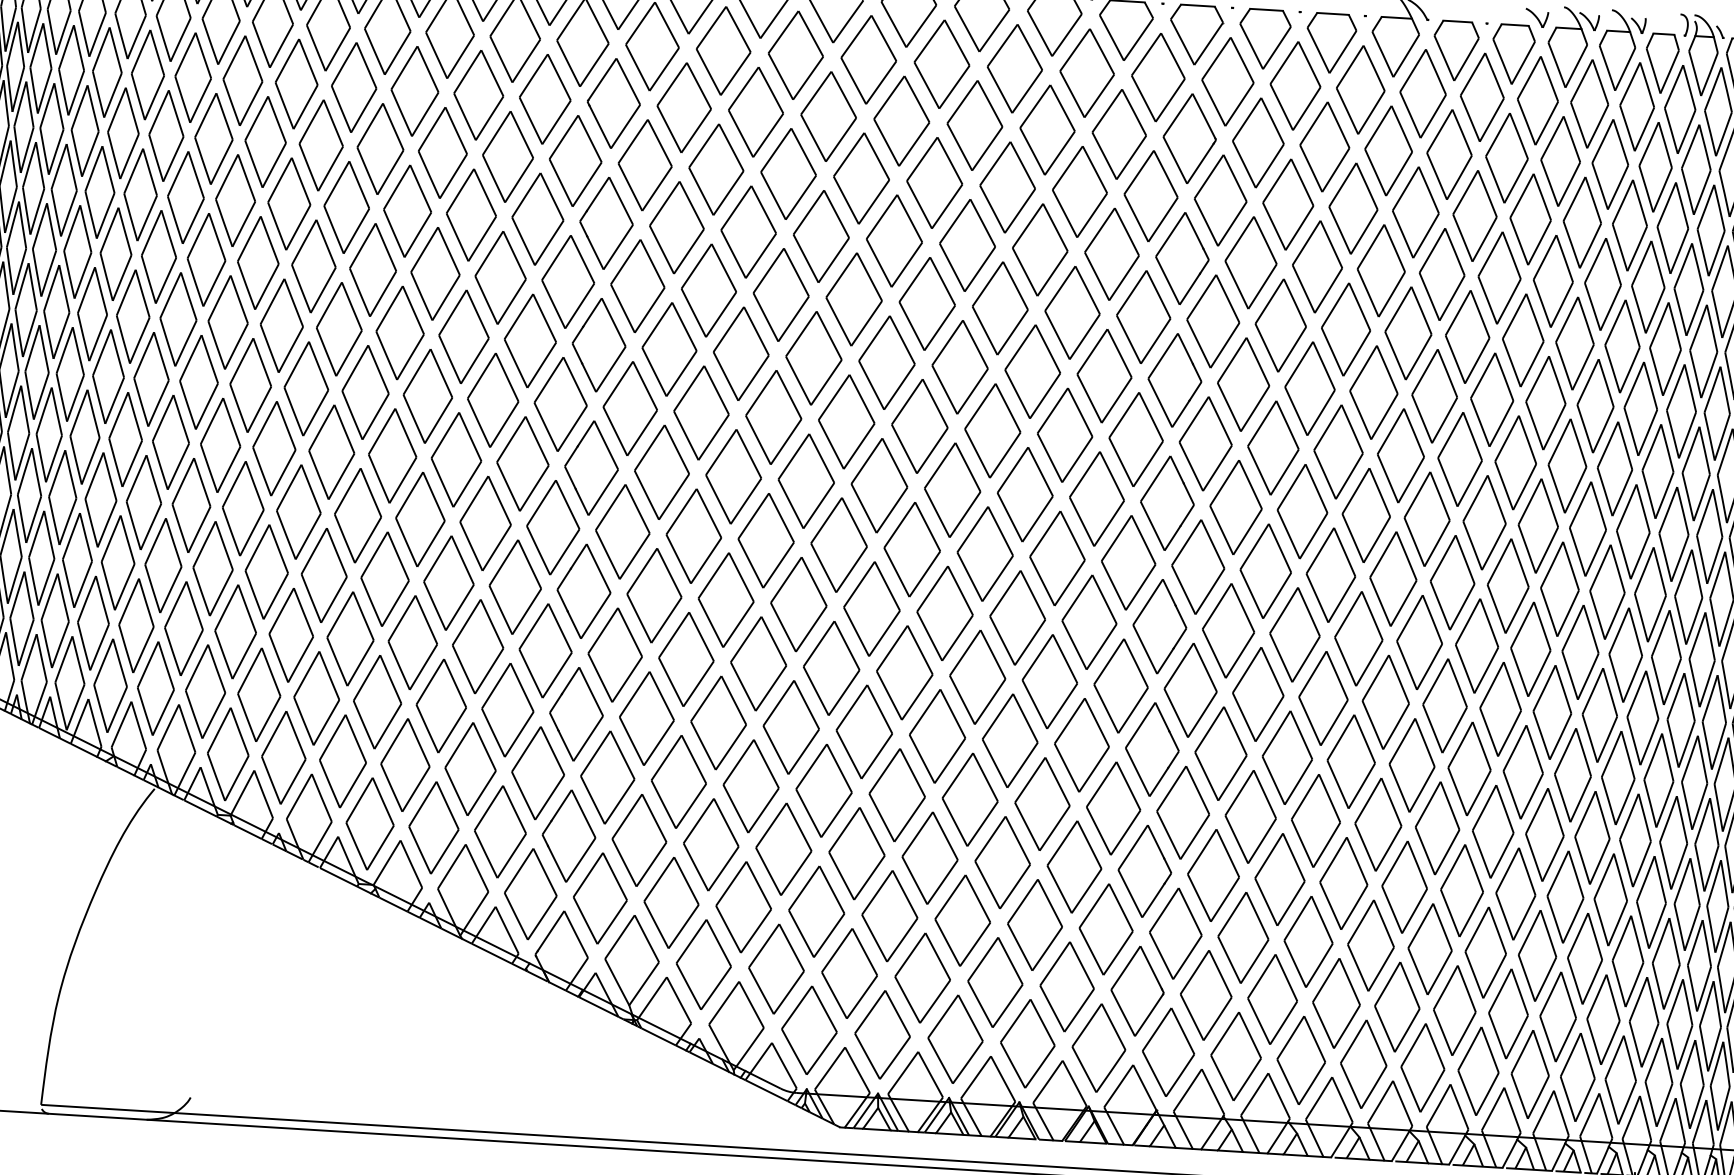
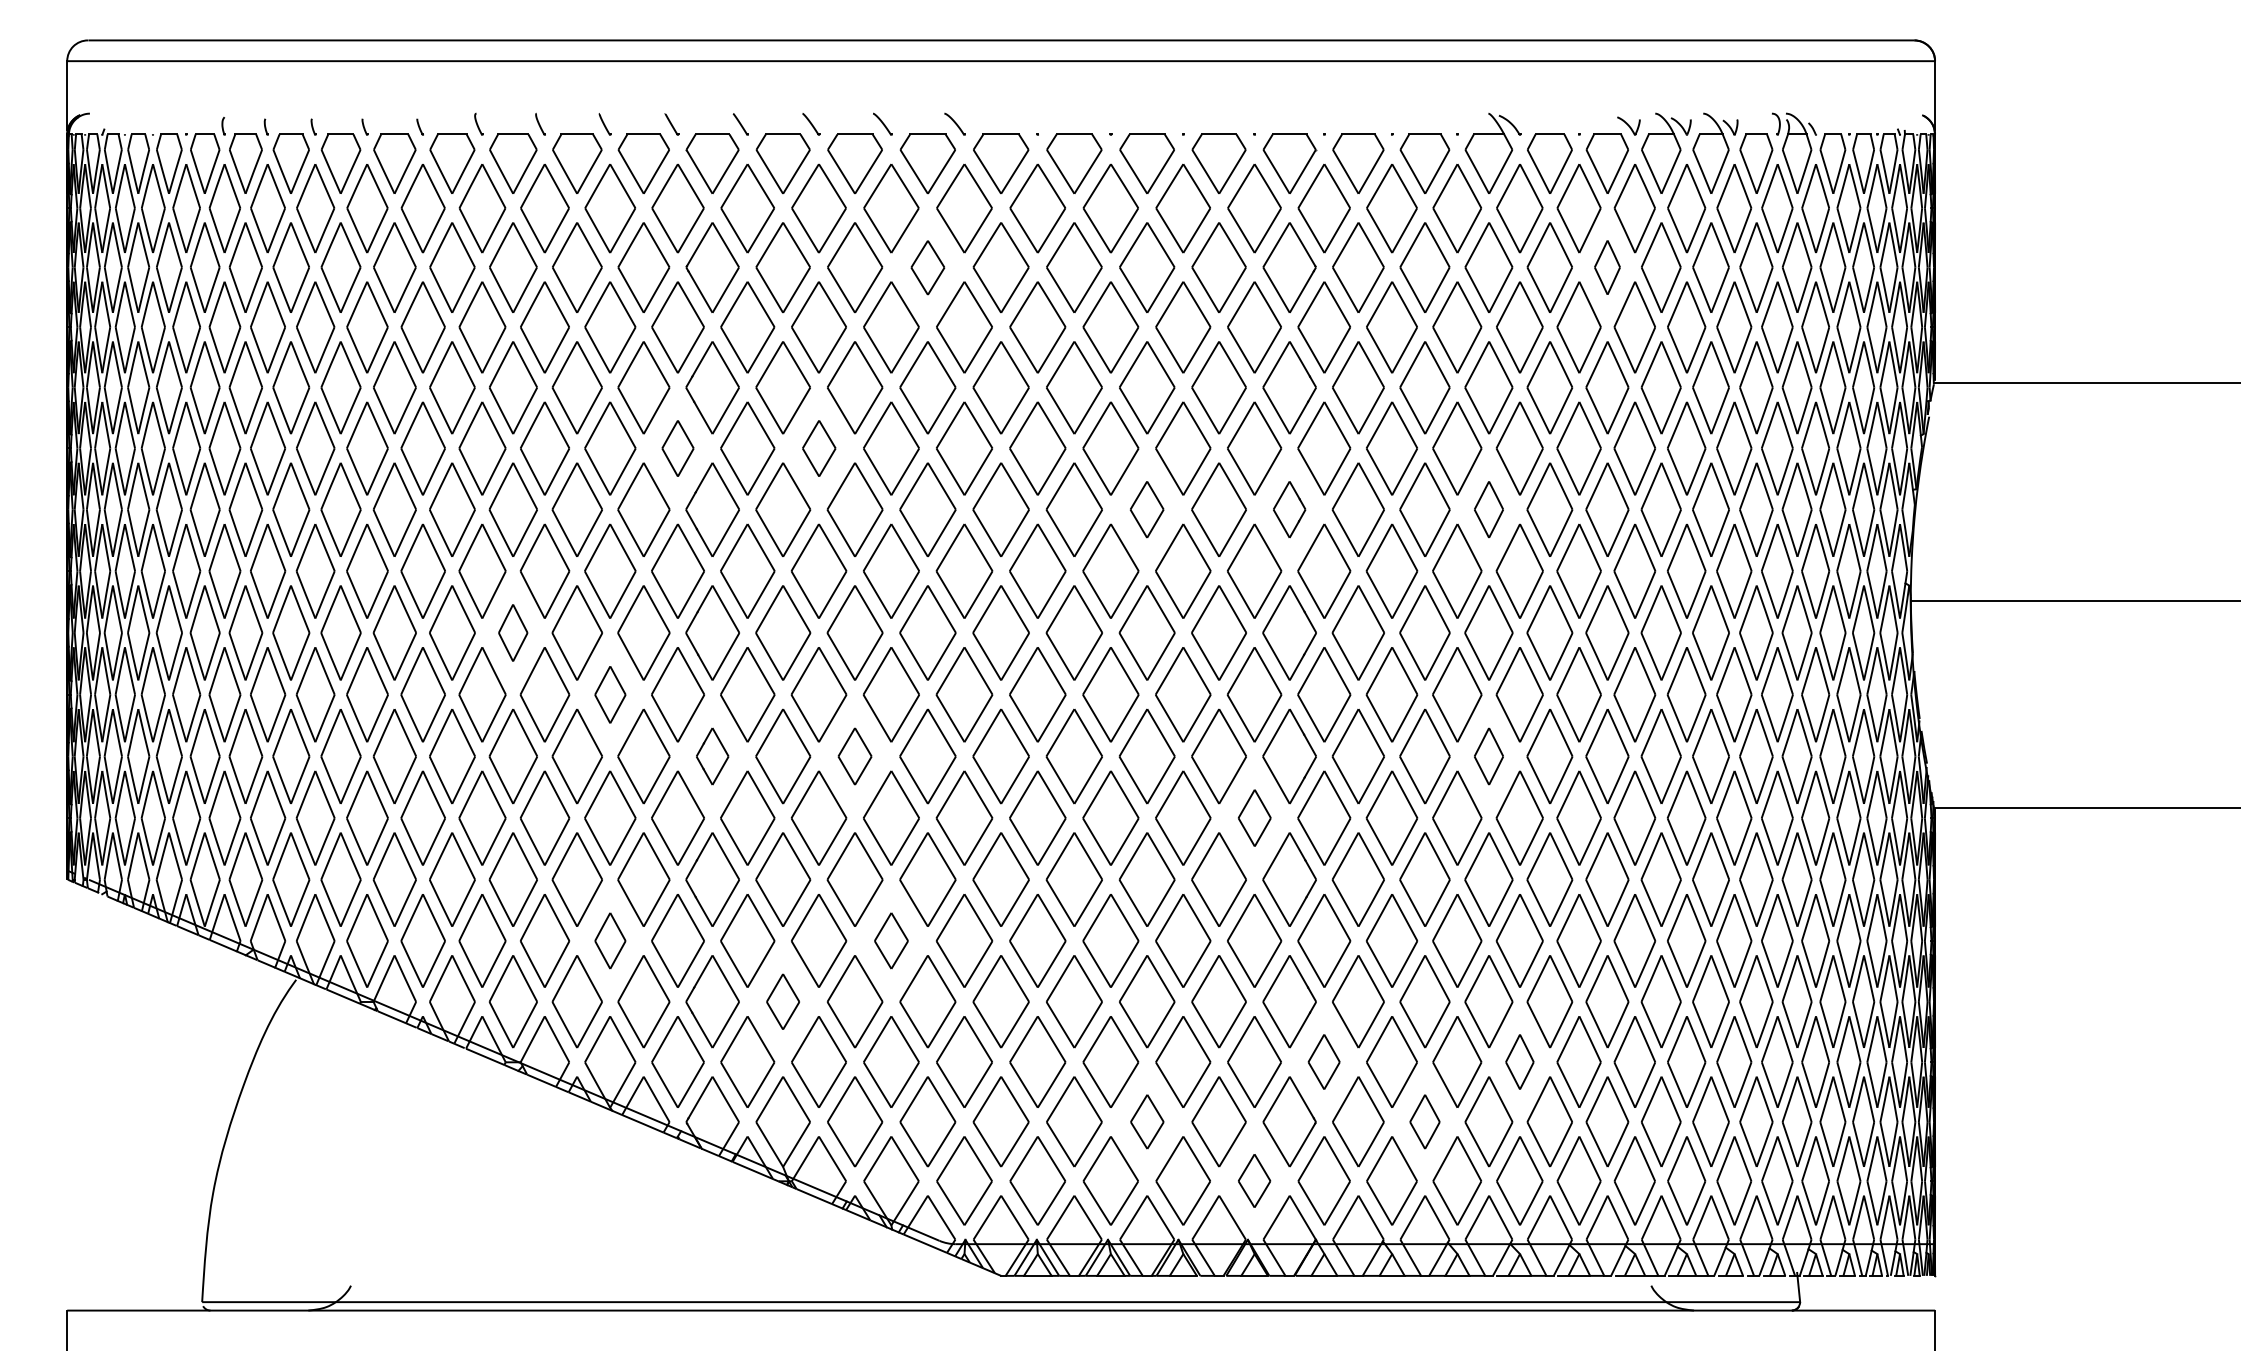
part: (828, 116) -> (927, 267), size x0.6
part: (1507, 157) -> (1607, 267), size x0.6
part: (567, 281) -> (677, 448), size x0.6
part: (709, 290) -> (819, 448), size x0.6
part: (1032, 371) -> (1146, 509), size x0.6
part: (1174, 380) -> (1289, 509), size x0.6
part: (1373, 392) -> (1488, 509), size x0.6
part: (391, 455) -> (512, 632), size x0.6
part: (485, 523) -> (610, 694), size x0.6
part: (583, 591) -> (712, 756), size x0.6
part: (725, 600) -> (854, 756), size x0.6
part: (1358, 638) -> (1488, 756), size x0.6
part: (1121, 685) -> (1254, 817), size x0.6
part: (470, 768) -> (610, 940), size x0.6
part: (751, 785) -> (891, 940), size x0.6
part: (638, 840) -> (782, 1001), size x0.6
part: (1175, 933) -> (1323, 1061), size x0.6
part: (1370, 945) -> (1519, 1061), size x0.6
part: (995, 982) -> (1147, 1121), size x0.6
part: (1272, 999) -> (1424, 1121), size x0.6
part: (1098, 1047) -> (1254, 1180), size x0.6

